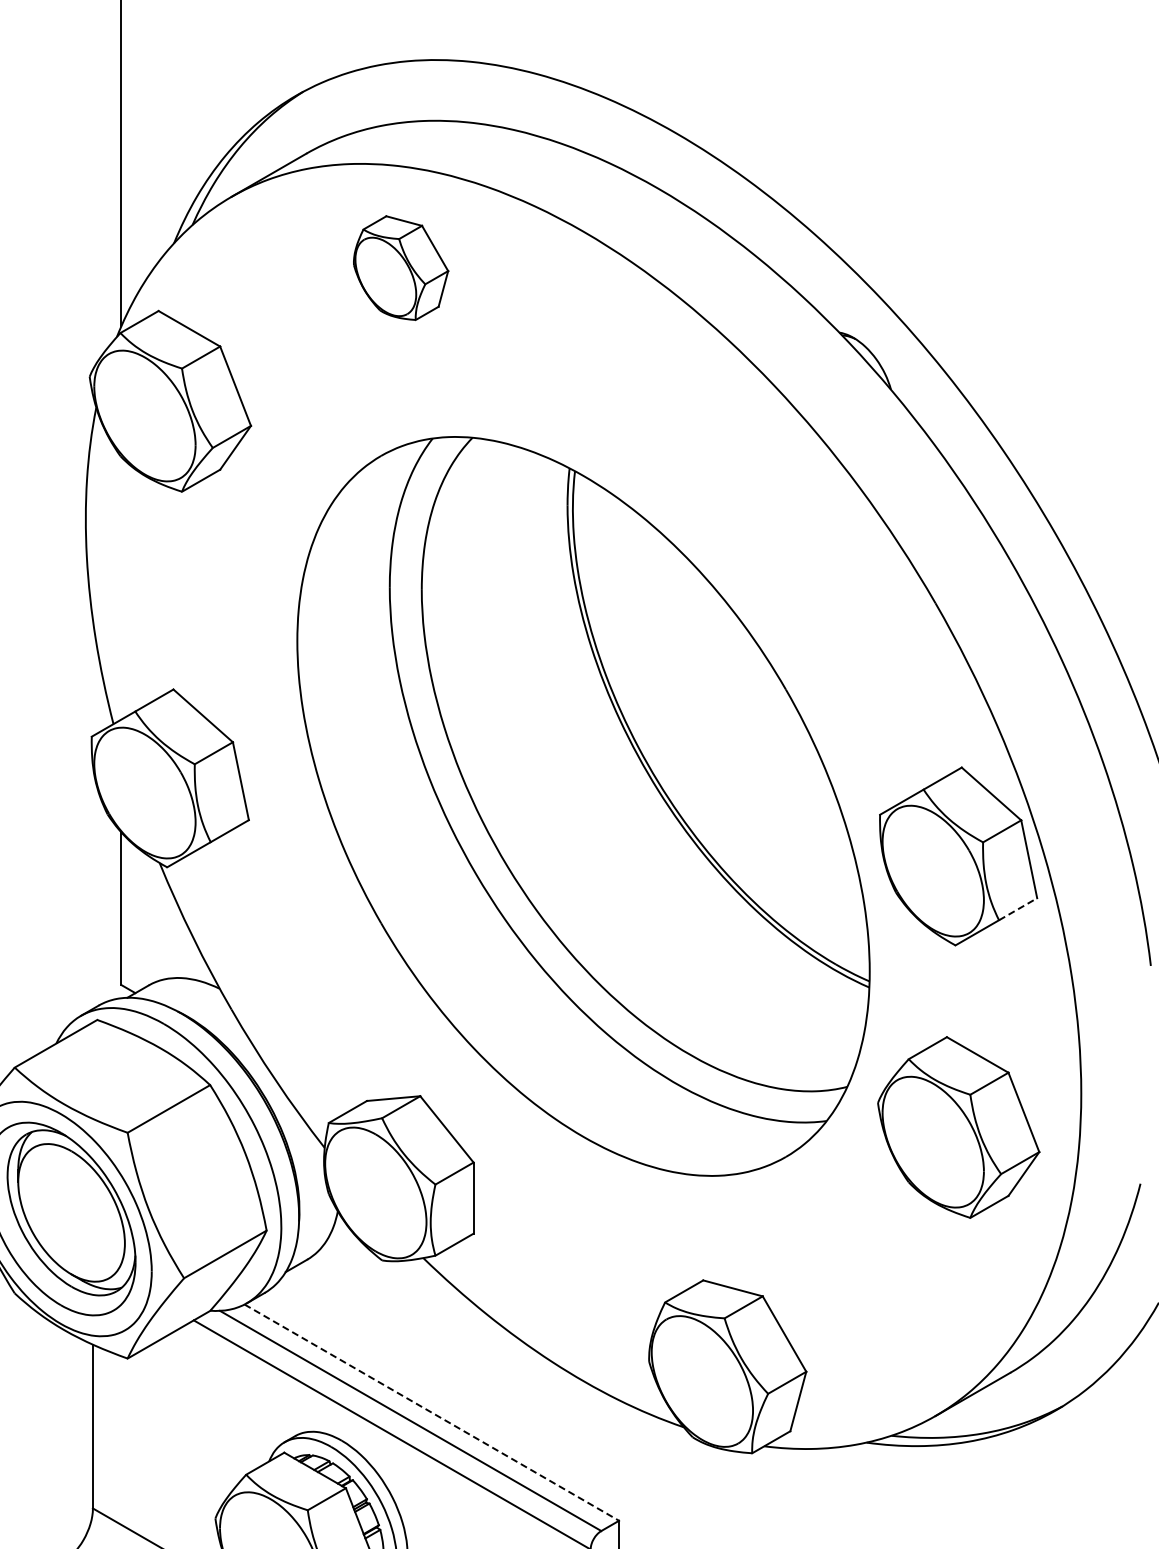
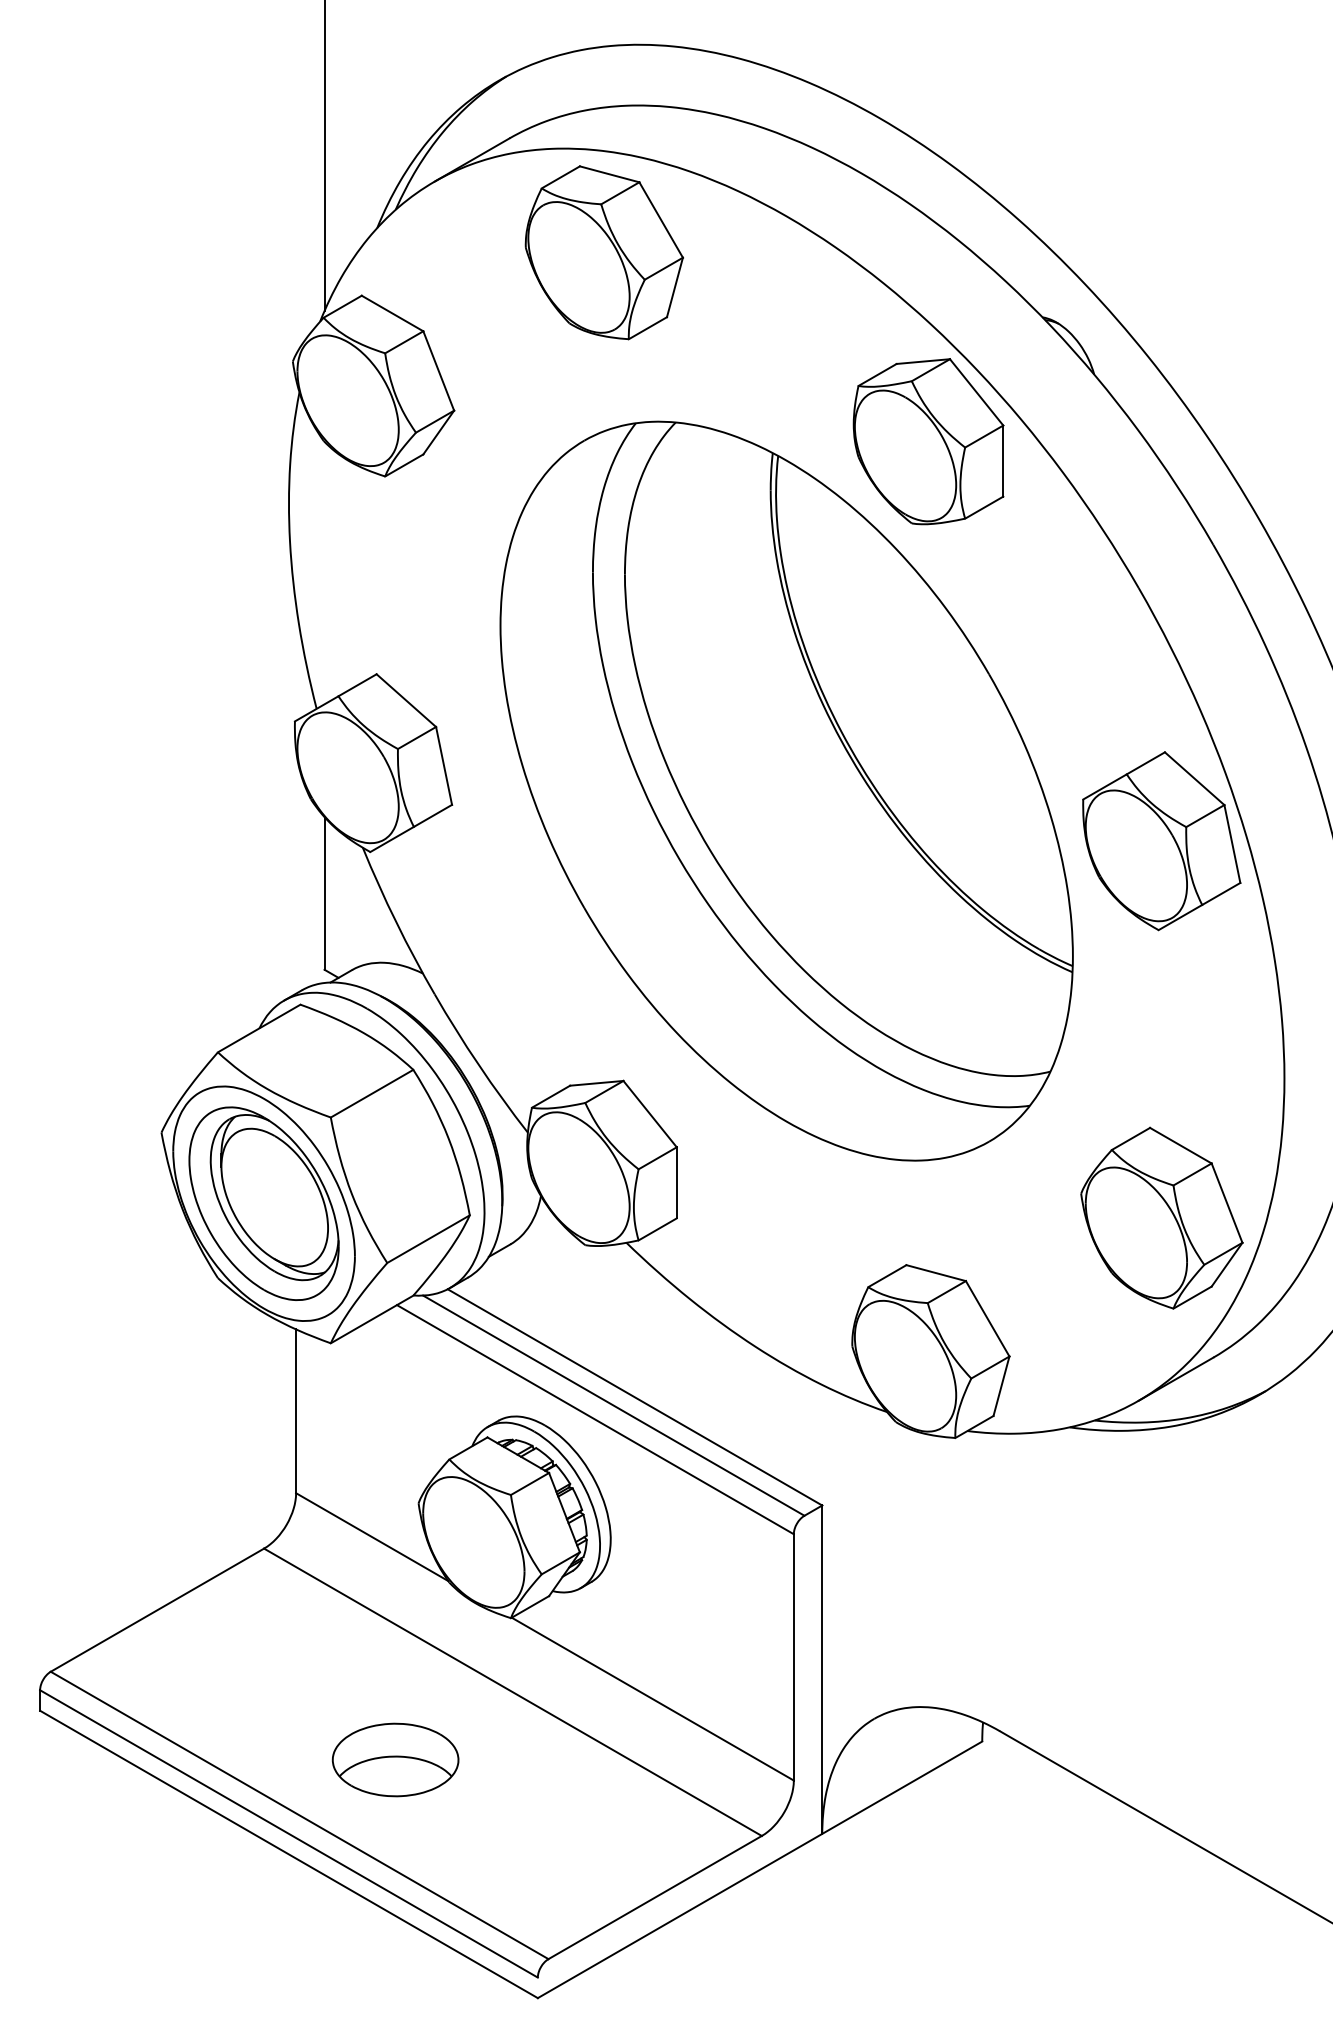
part: (400, 267) -> (603, 252), size x1.67
part: (725, 456) -> (928, 441), added
line: (1018, 908) -> (1221, 893), dashed -> solid
part: (958, 1126) -> (1161, 1217), moved
line: (432, 1412) -> (635, 1397), dashed -> solid

